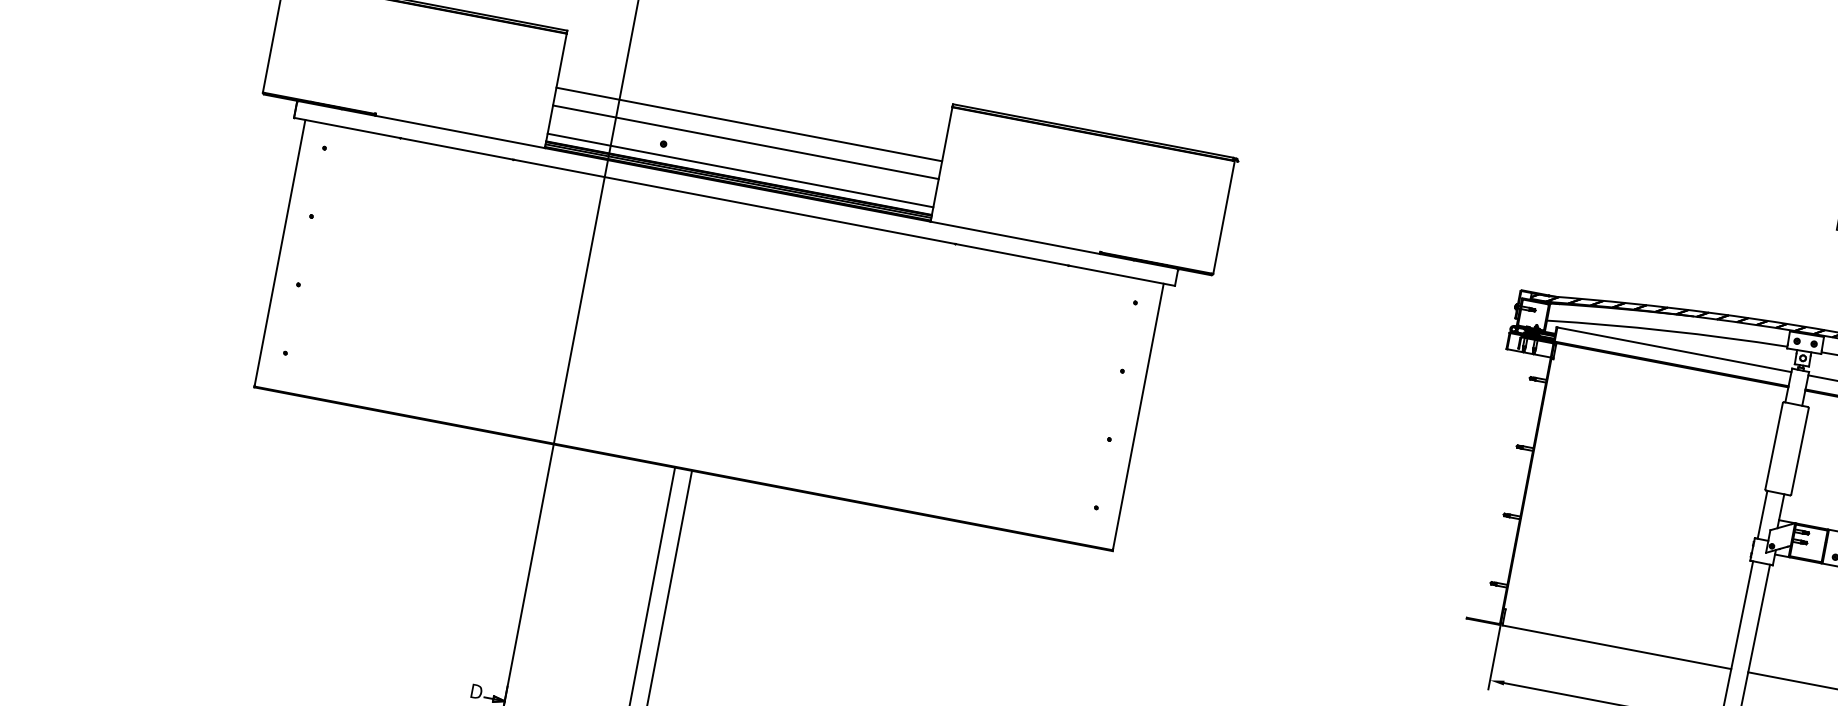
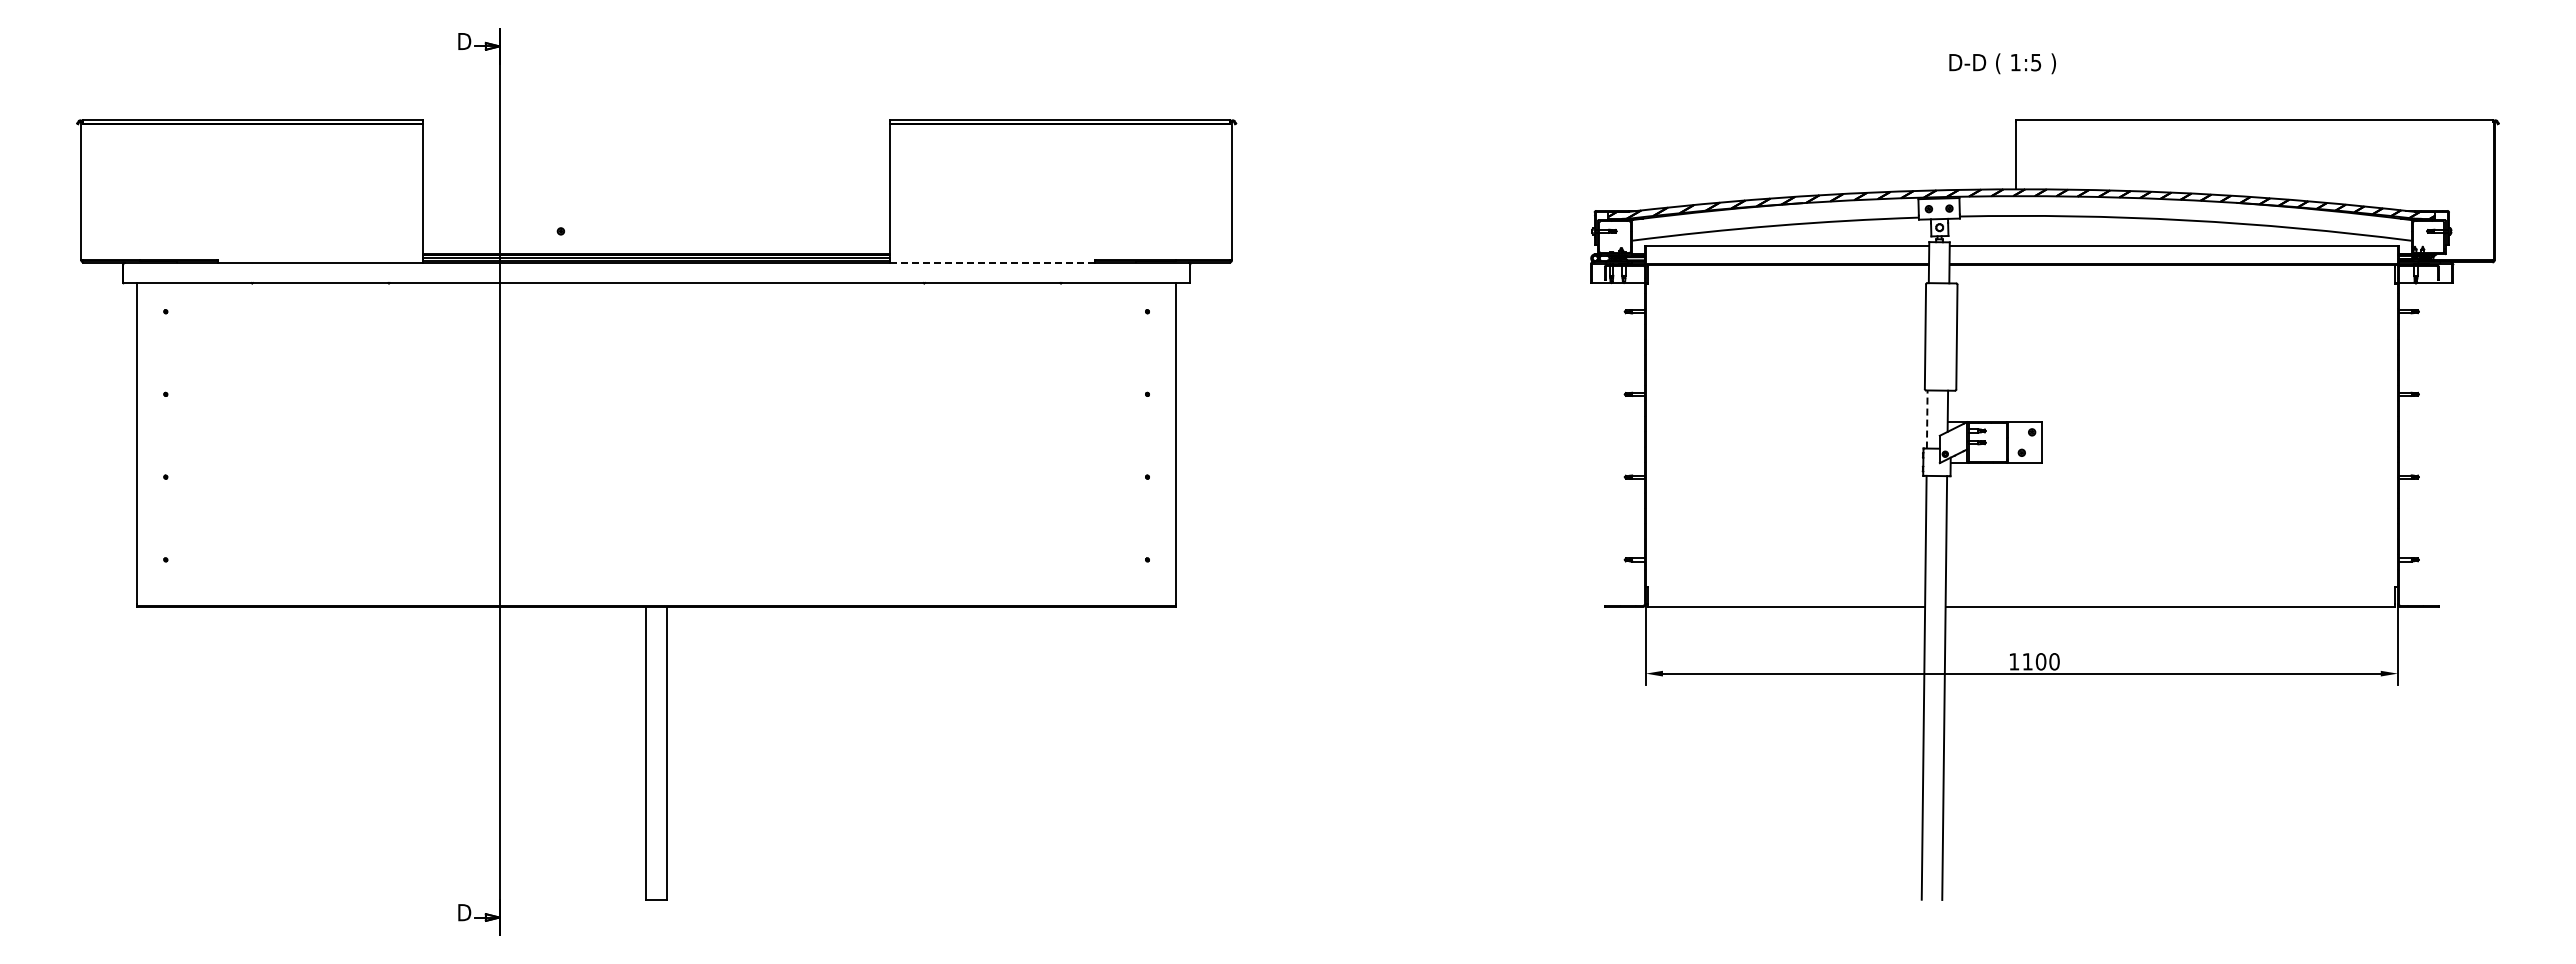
line: (749, 124) -> (656, 189), removed
line: (745, 141) -> (656, 210), removed
line: (740, 170) -> (656, 245), removed
line: (1015, 237) -> (992, 262), solid -> dashed
line: (1762, 514) -> (1927, 419), solid -> dashed

